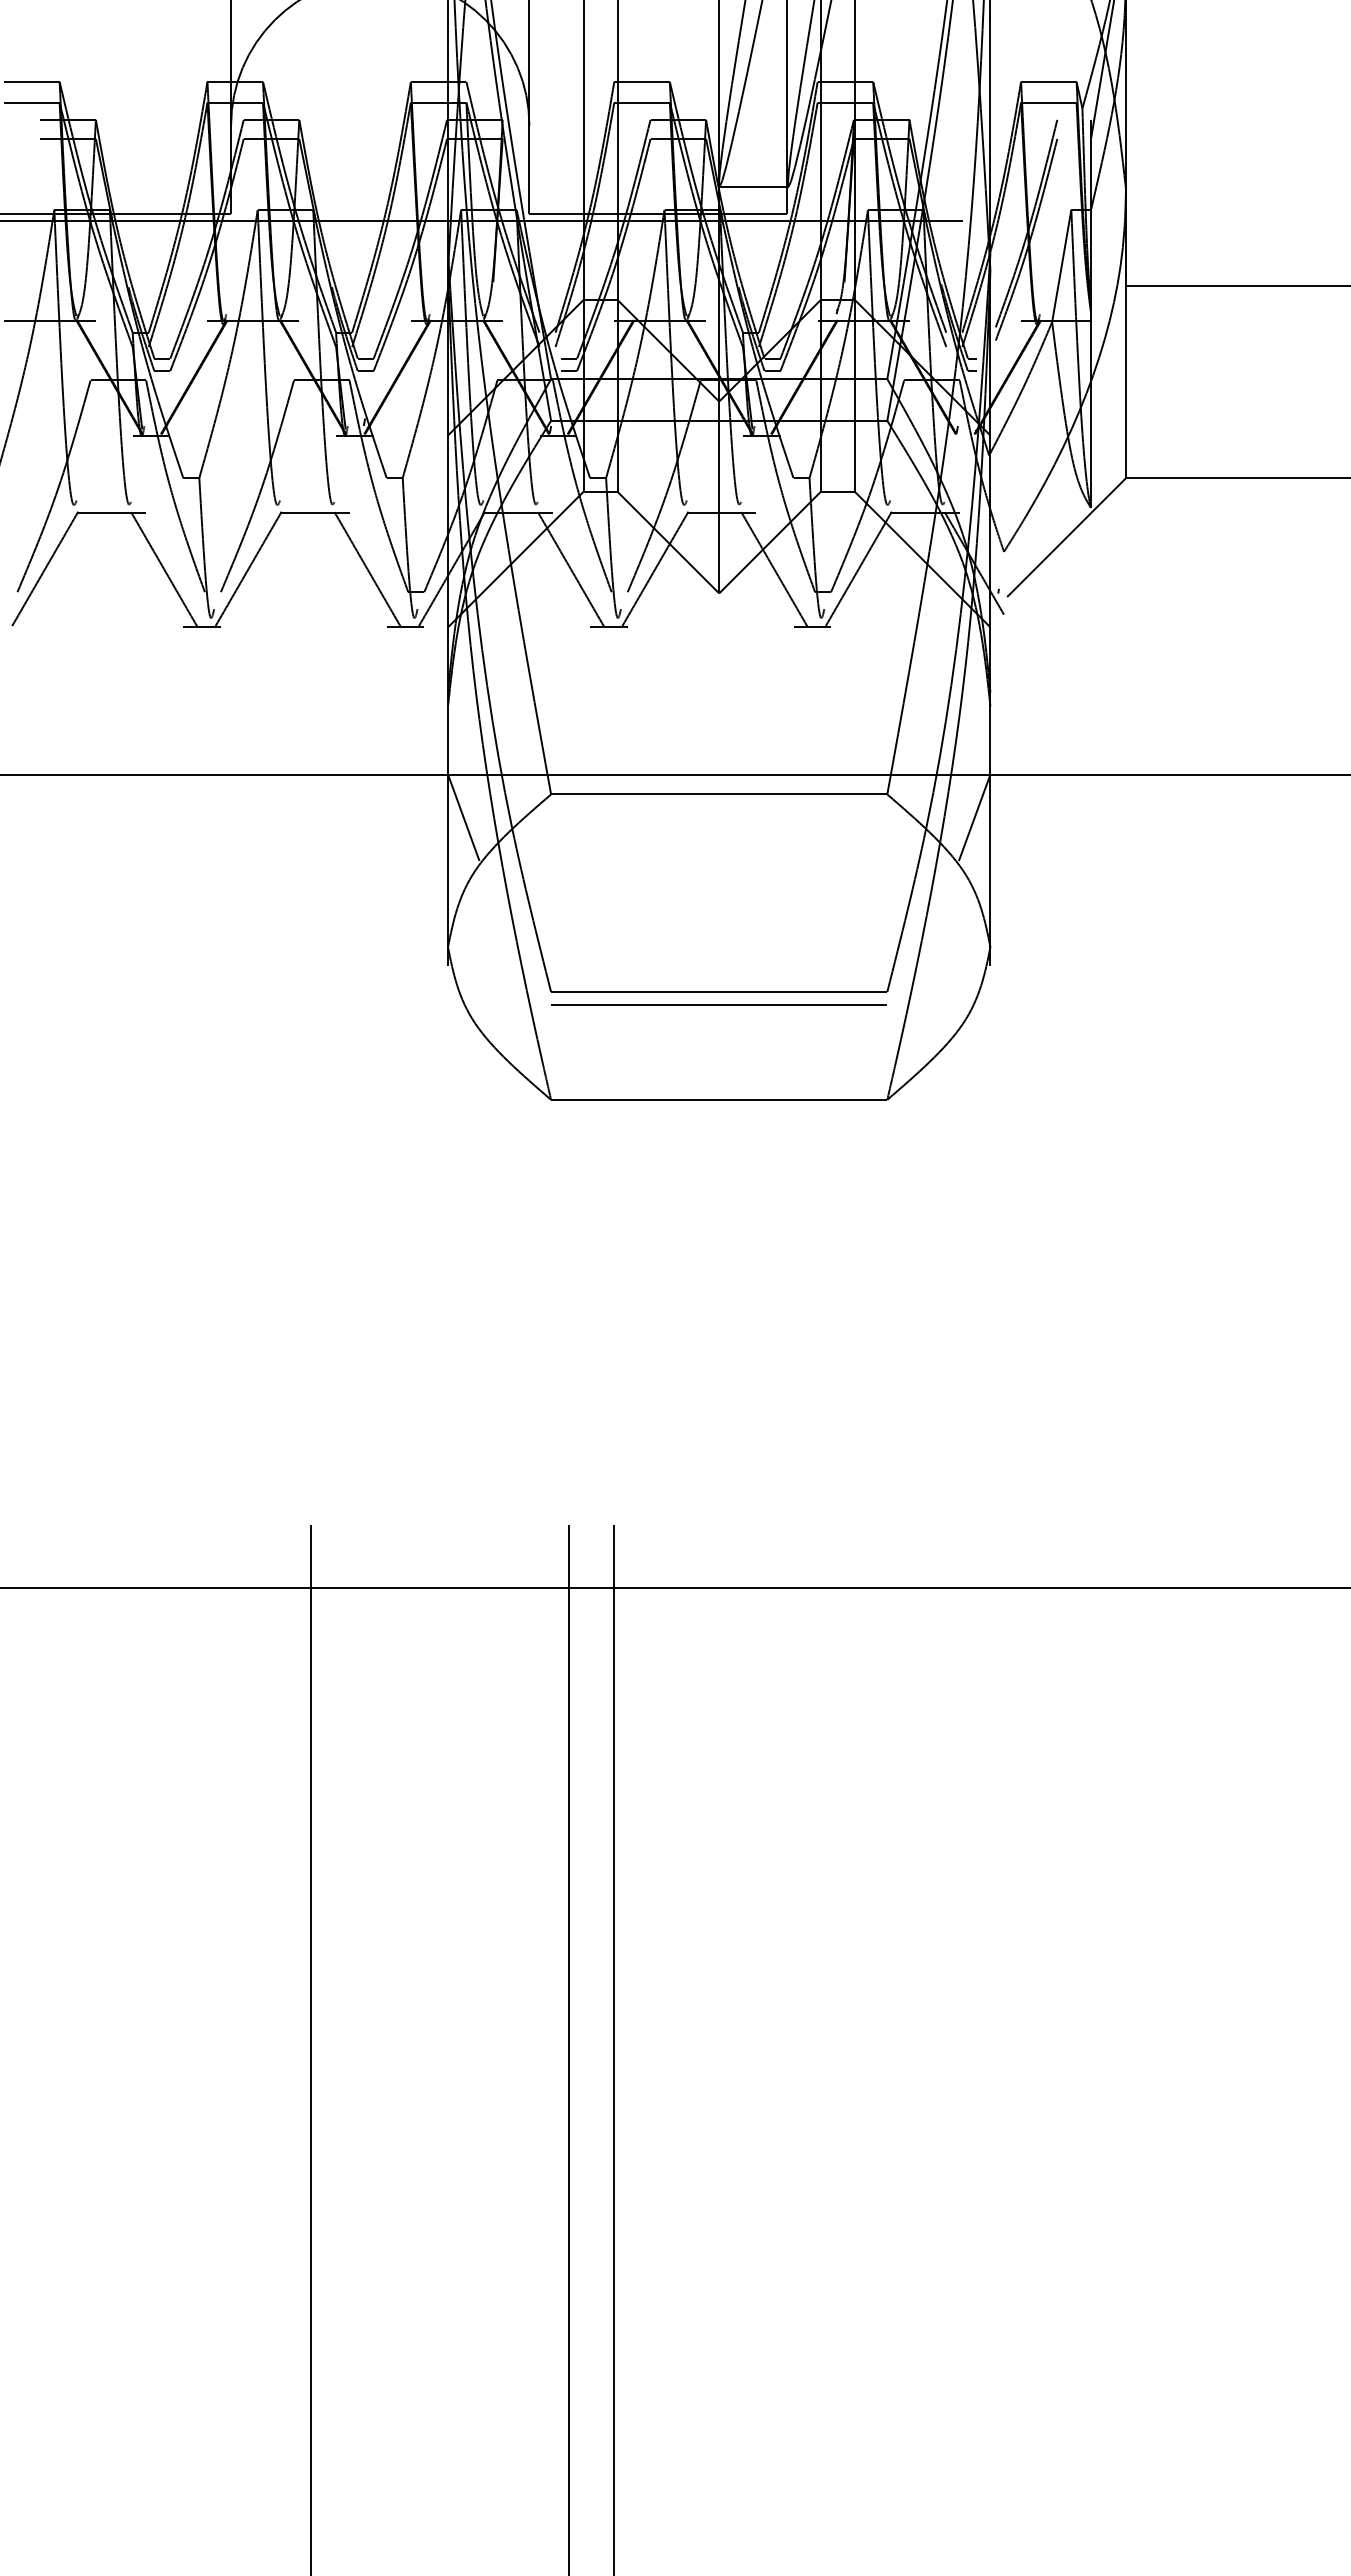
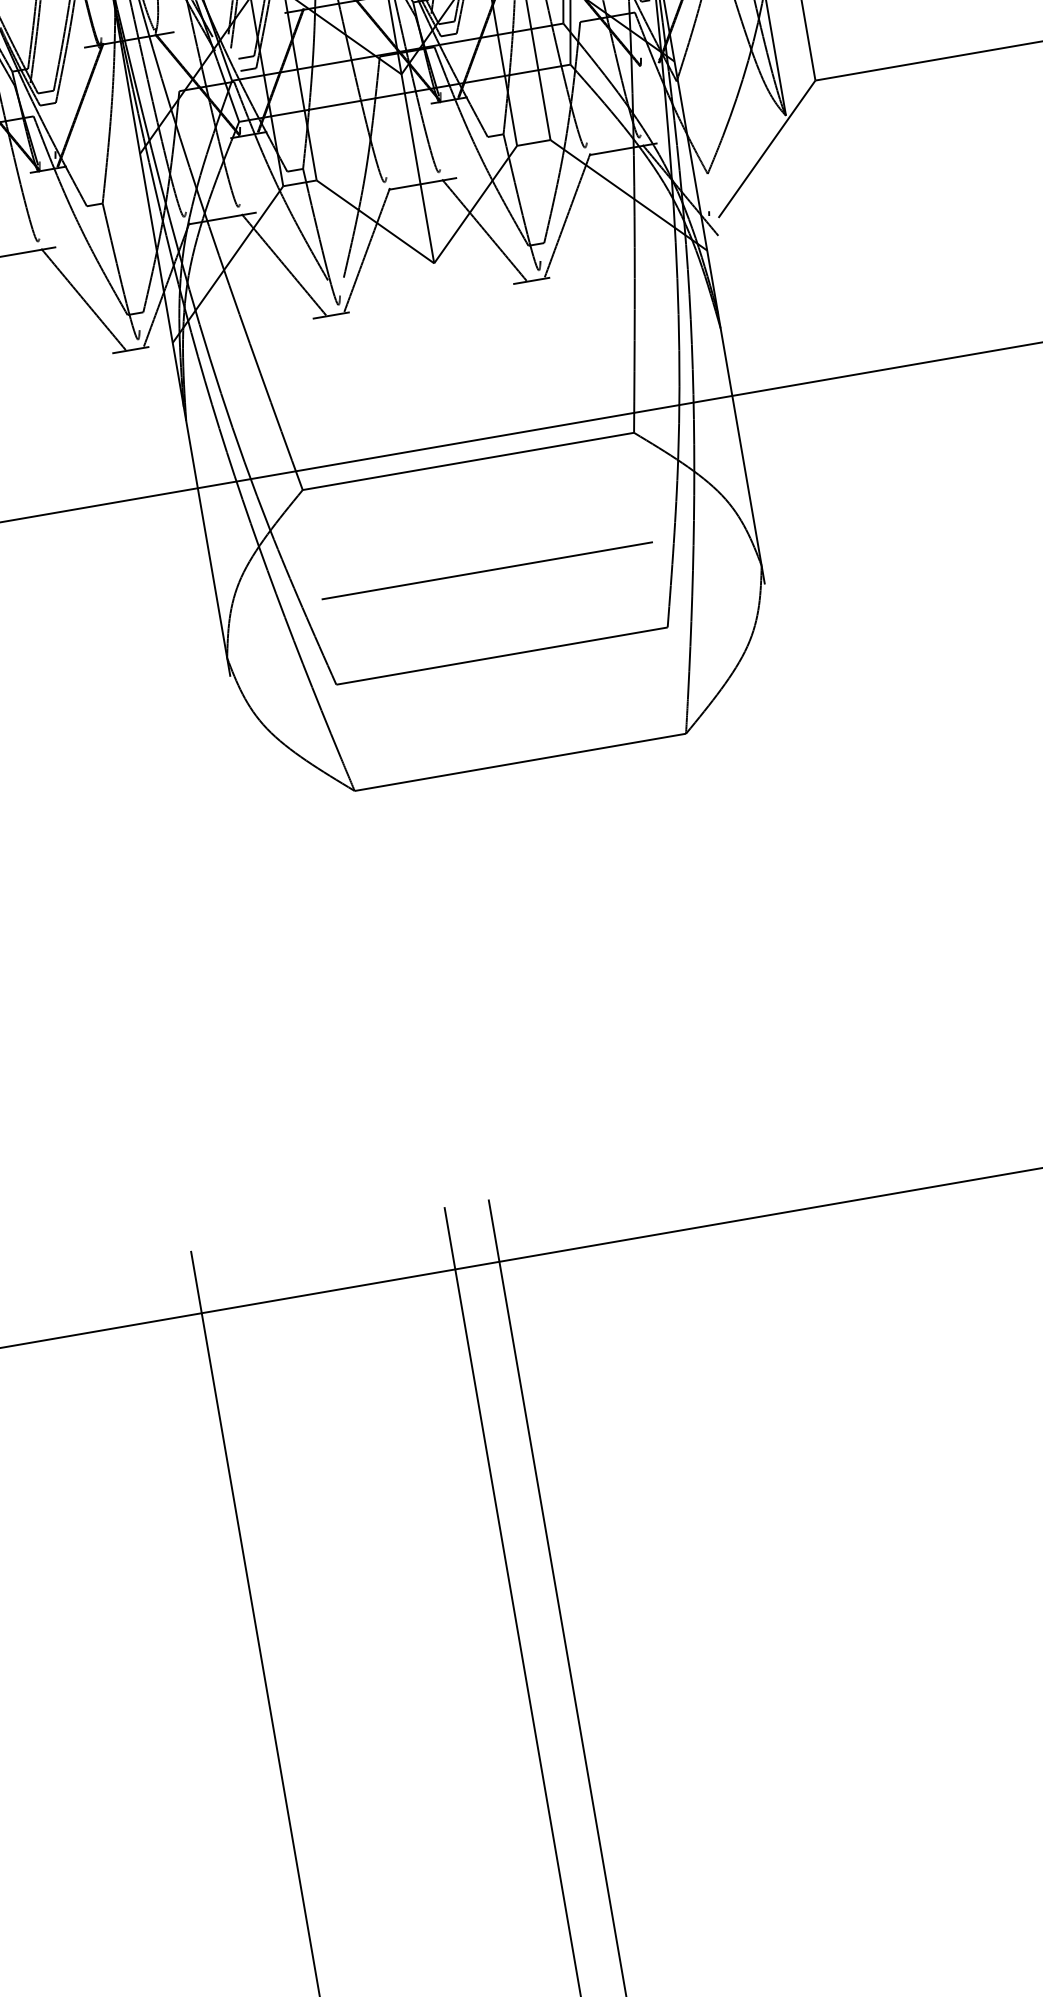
line: (463, 817) -> (220, 527), removed
line: (974, 817) -> (723, 440), removed
line: (718, 1004) -> (486, 570), moved

